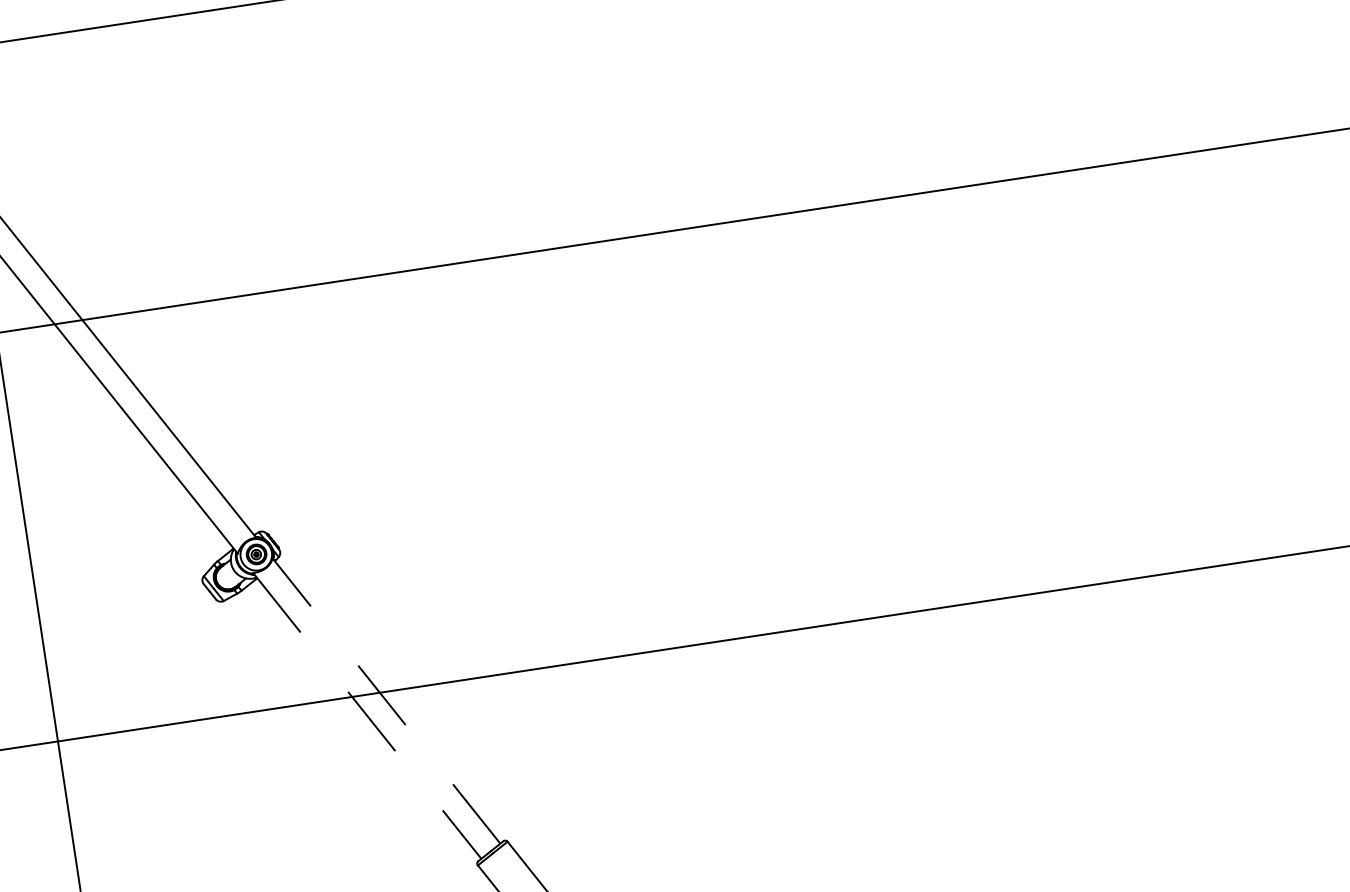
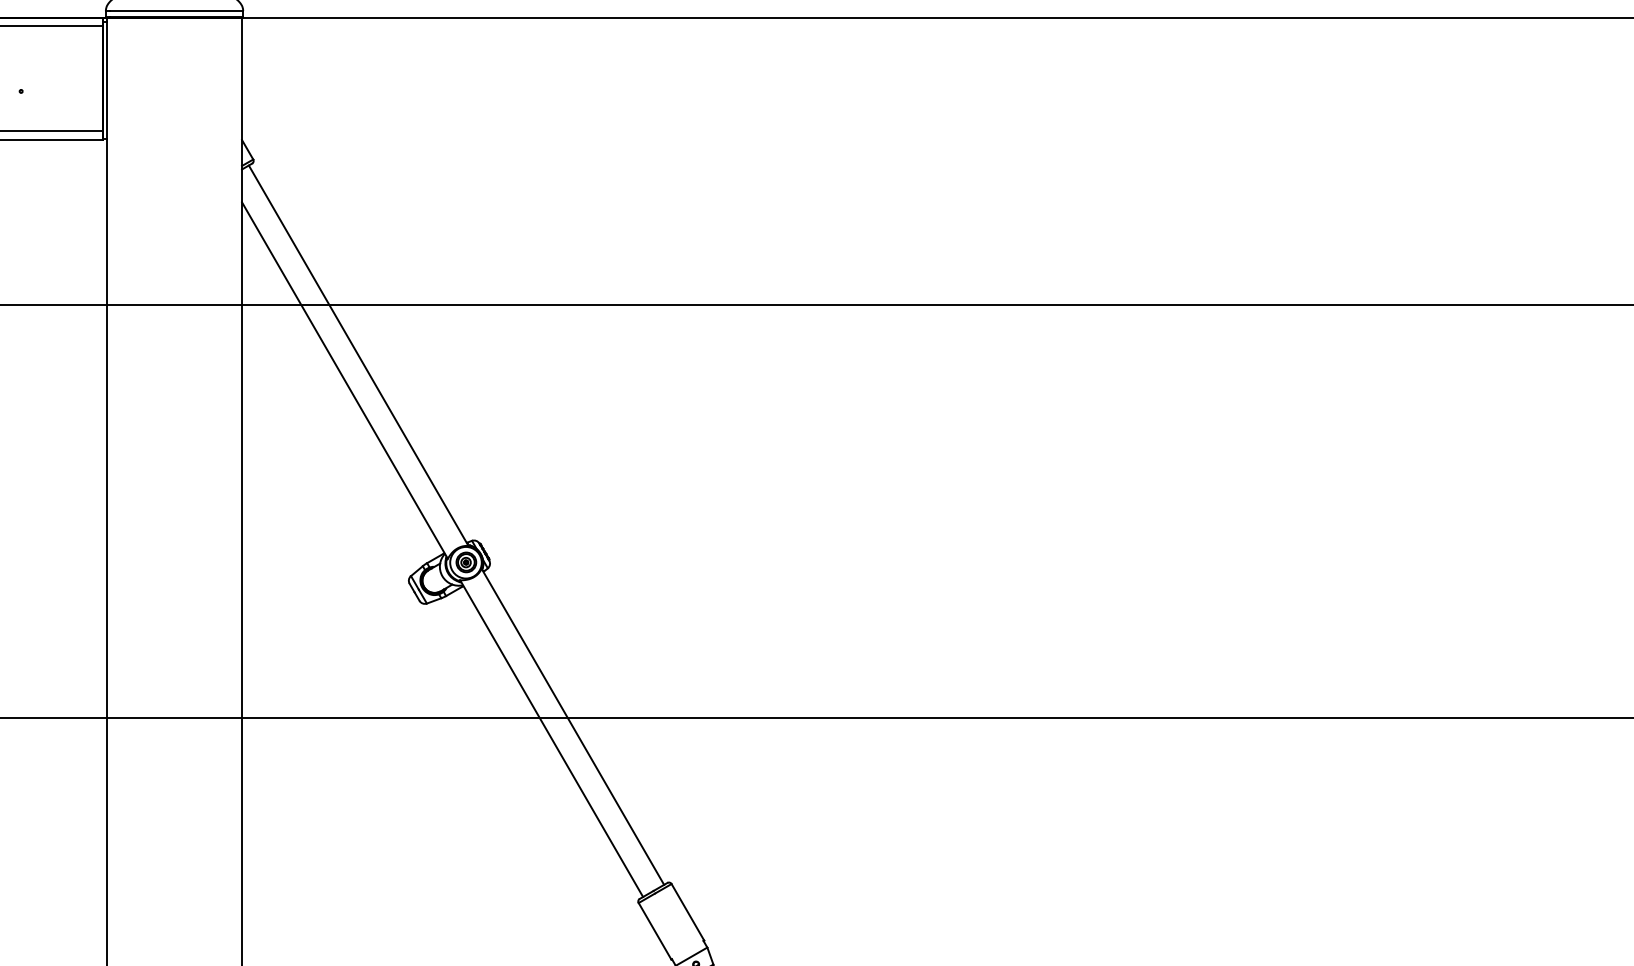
line: (386, 700) -> (572, 726), dashed -> solid
line: (367, 715) -> (551, 738), dashed -> solid

